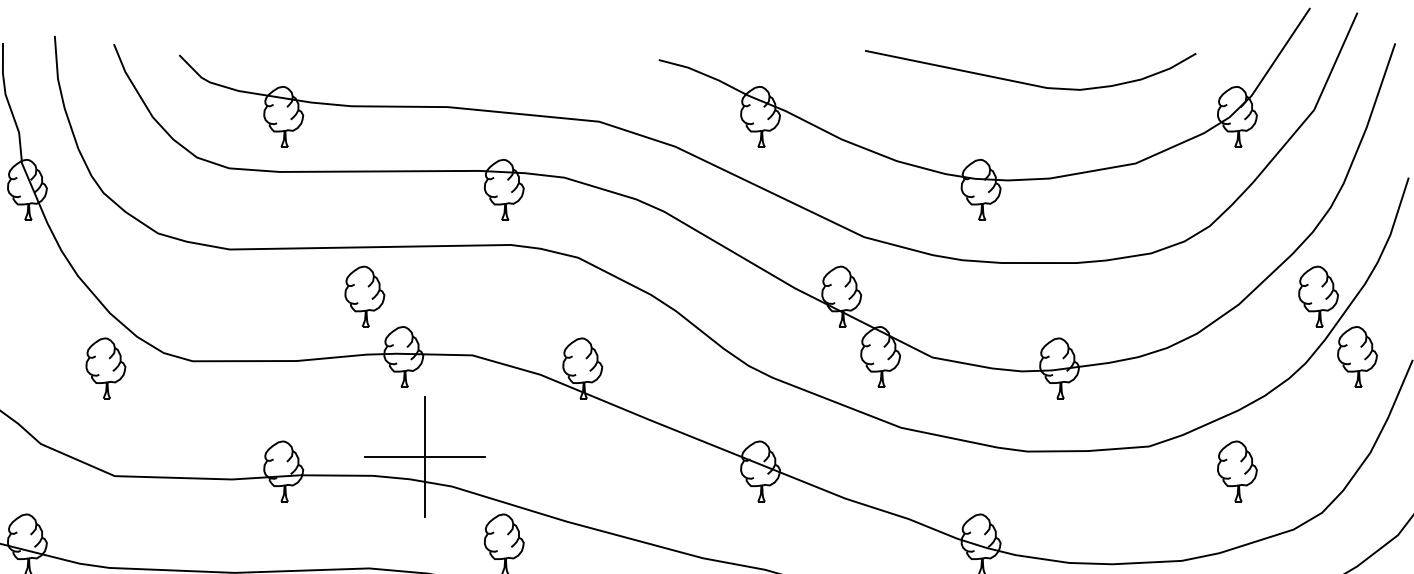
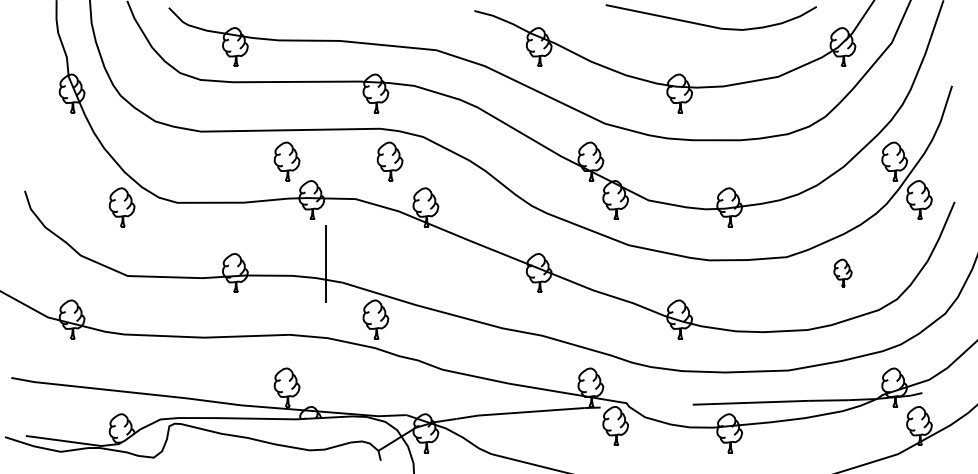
part: (525, 296) -> (389, 161), added
line: (425, 456) -> (325, 263), removed
part: (1236, 470) -> (842, 272), size x0.7

